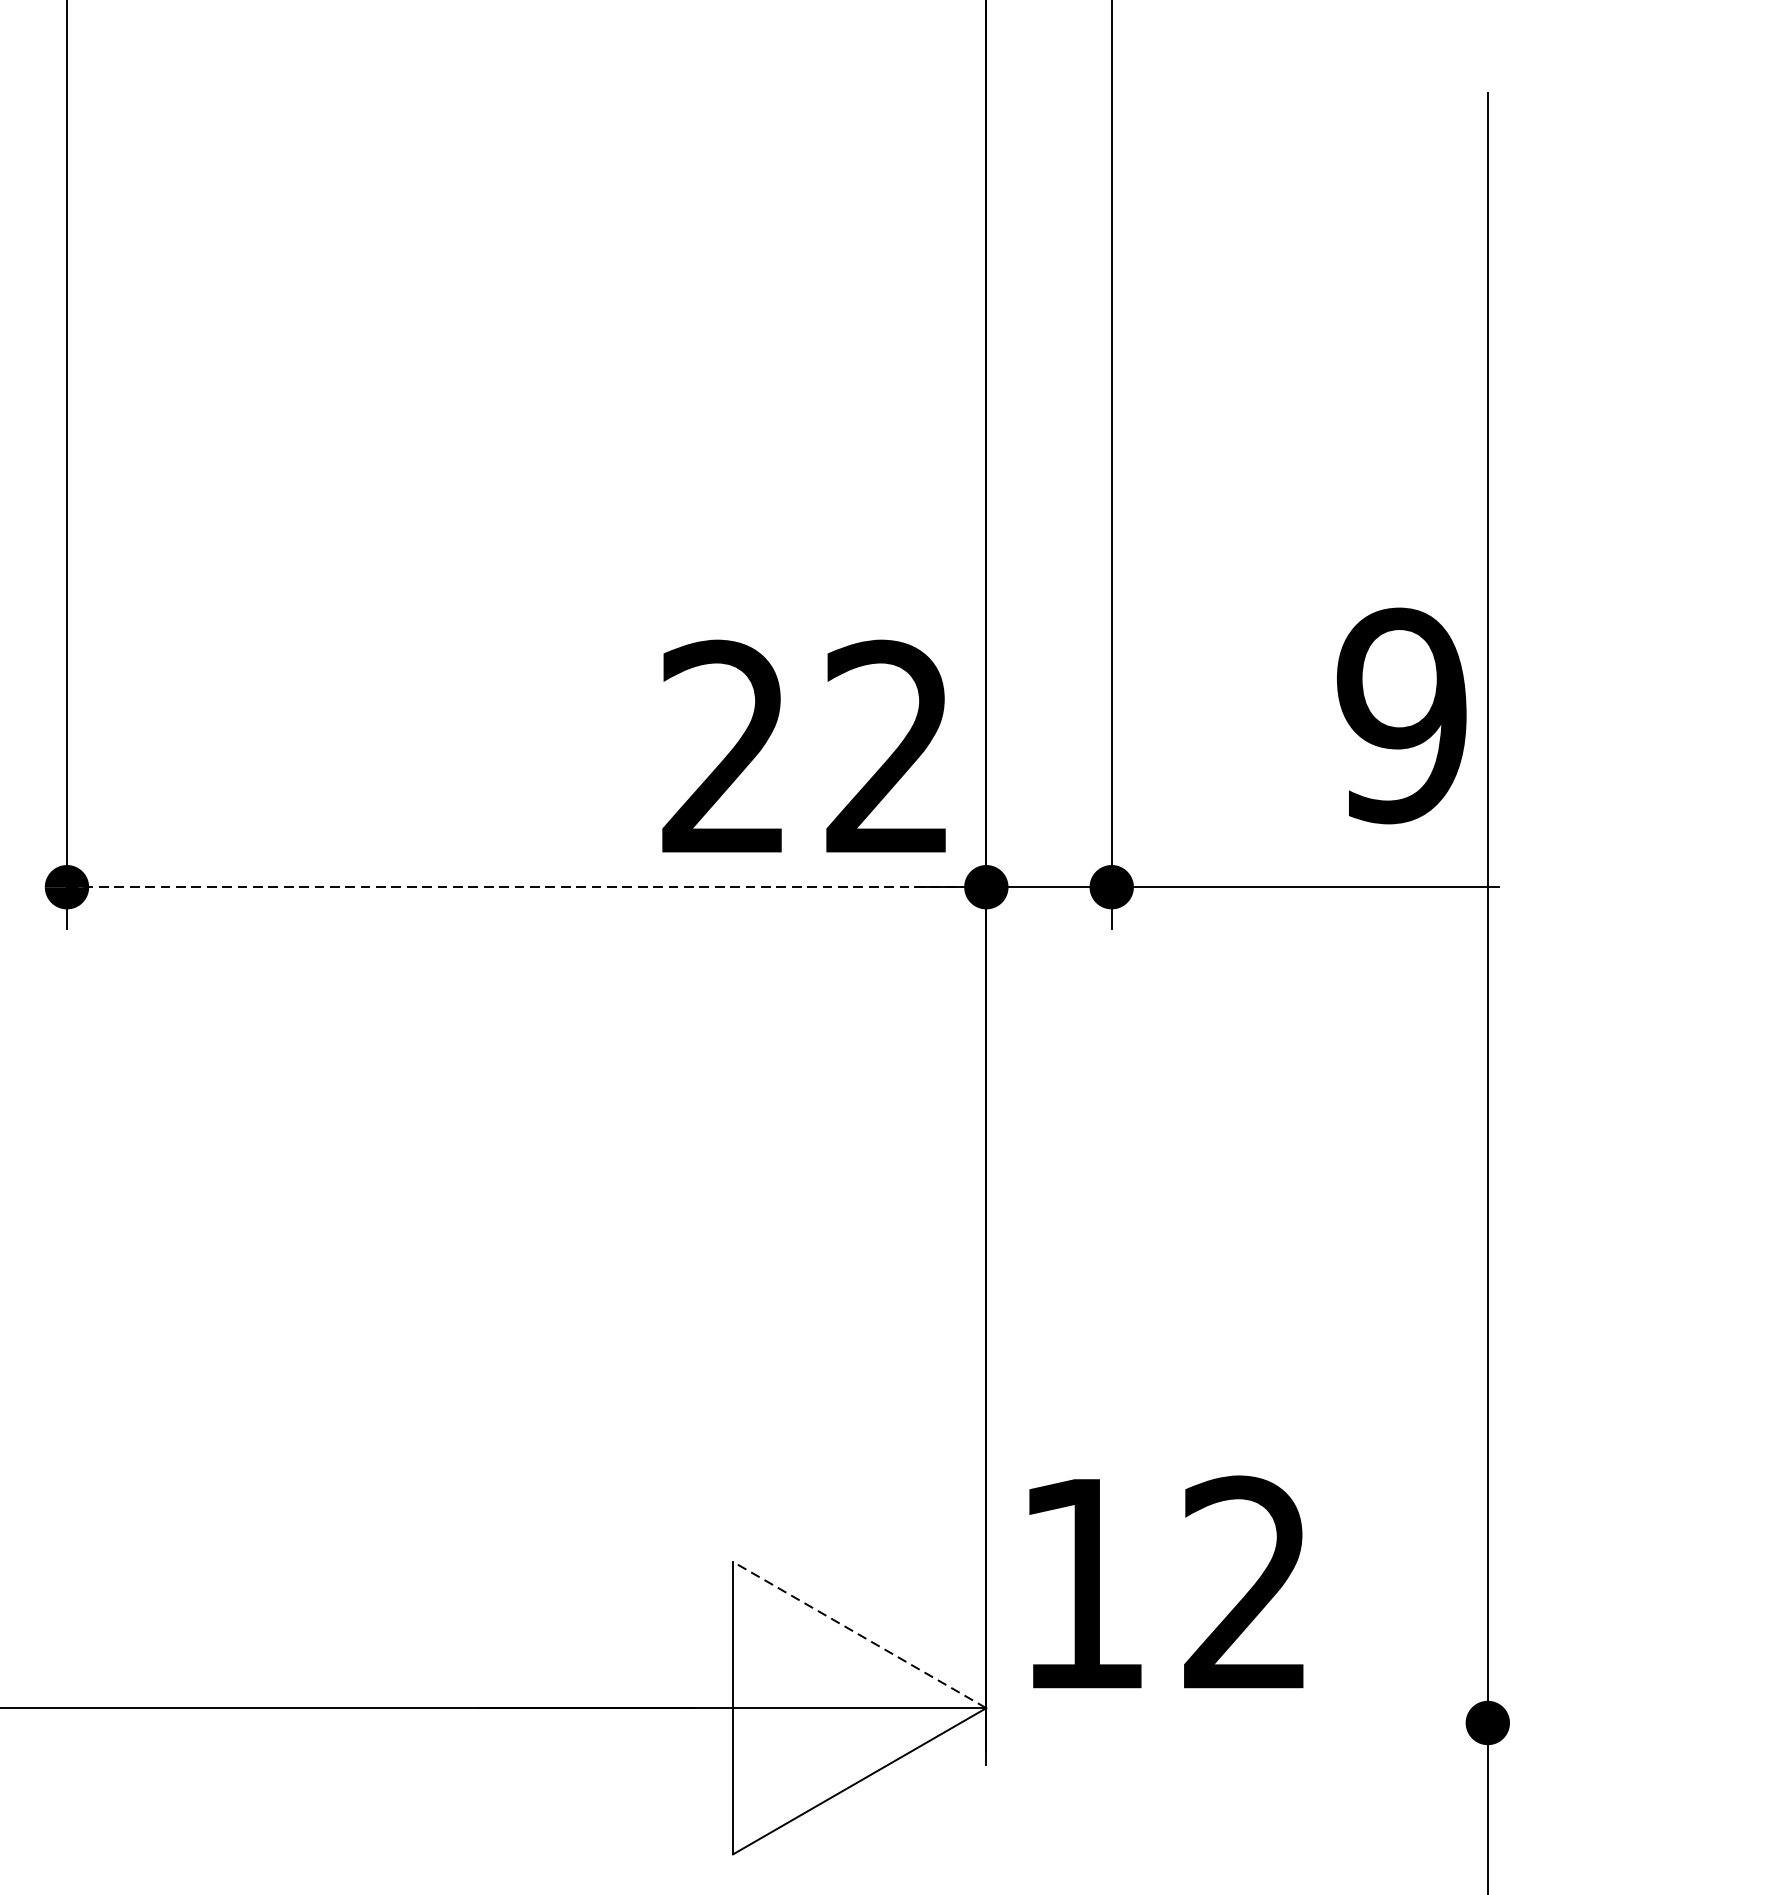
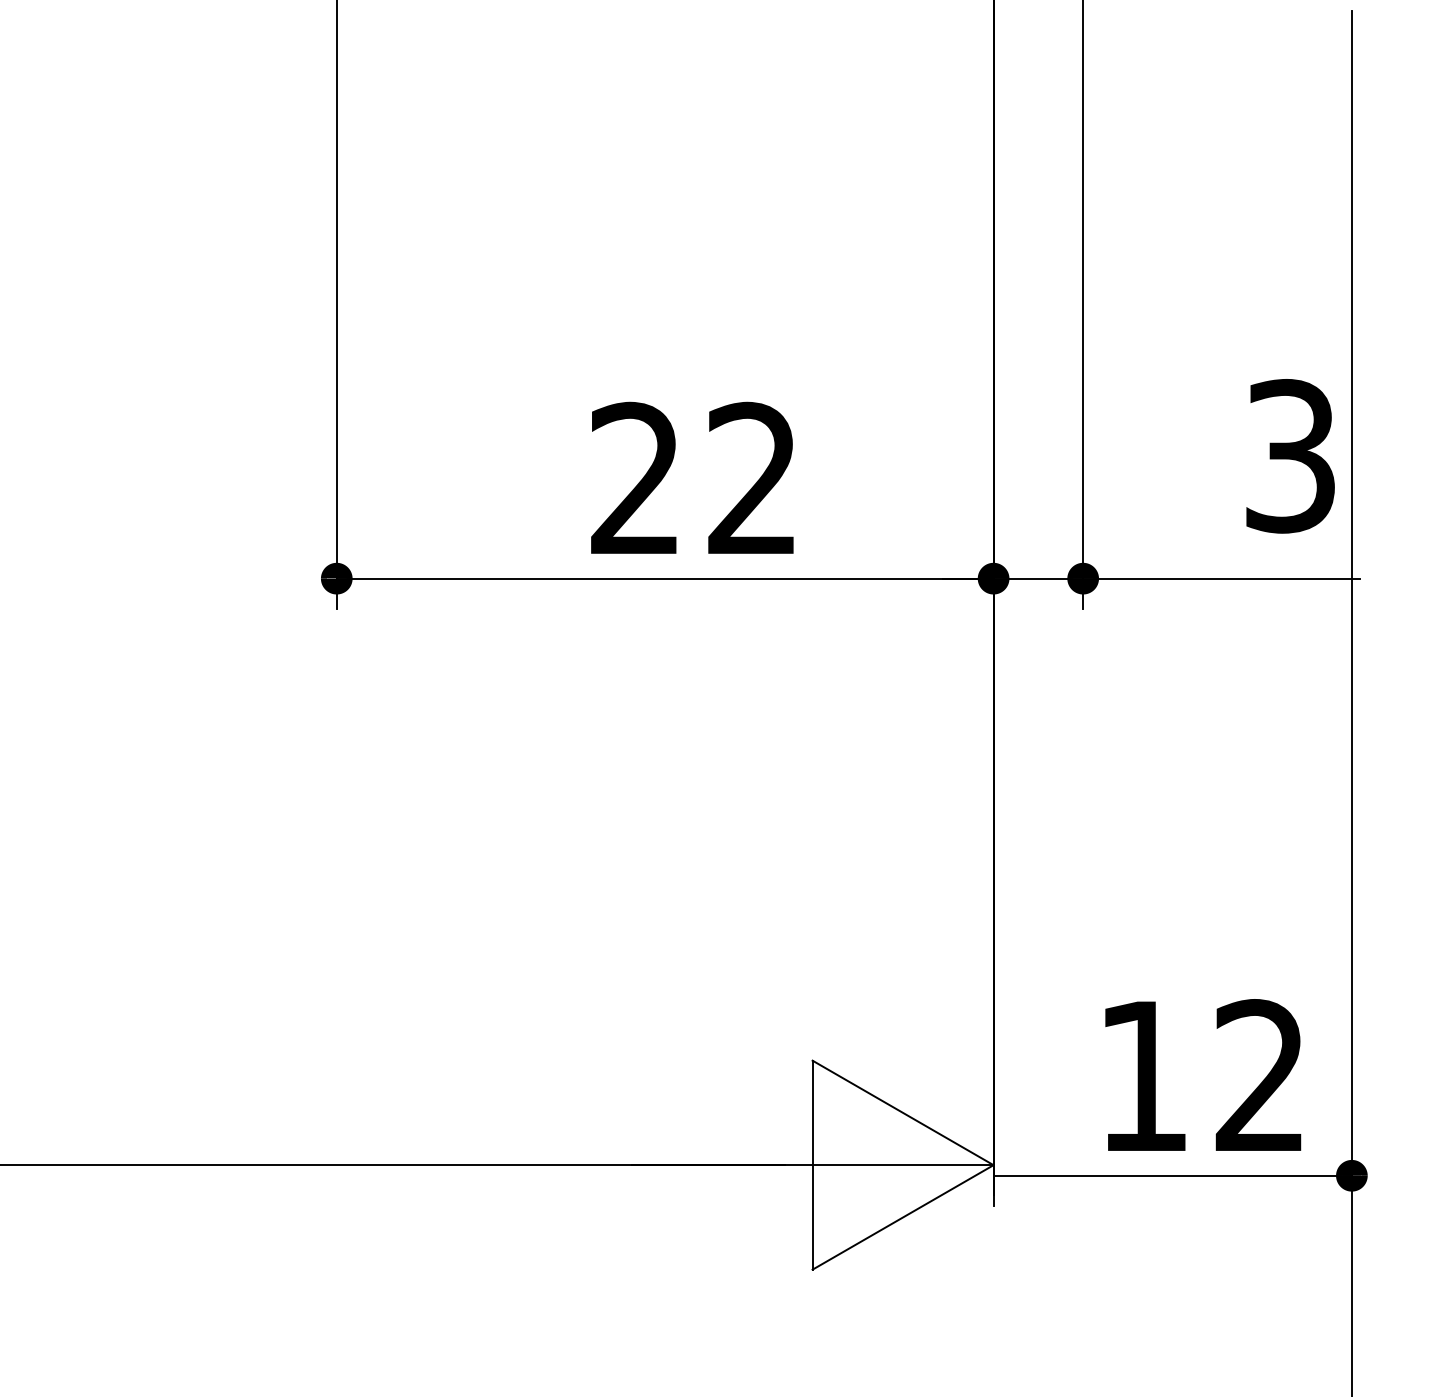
text: (1401, 716) -> (1290, 456), 9 -> 3
text: (804, 745) -> (692, 477), moved
line: (525, 886) -> (664, 578), dashed -> solid
text: (1166, 1581) -> (1203, 1074), moved
line: (858, 1634) -> (902, 1112), dashed -> solid
line: (1236, 1722) -> (1172, 1175), added

